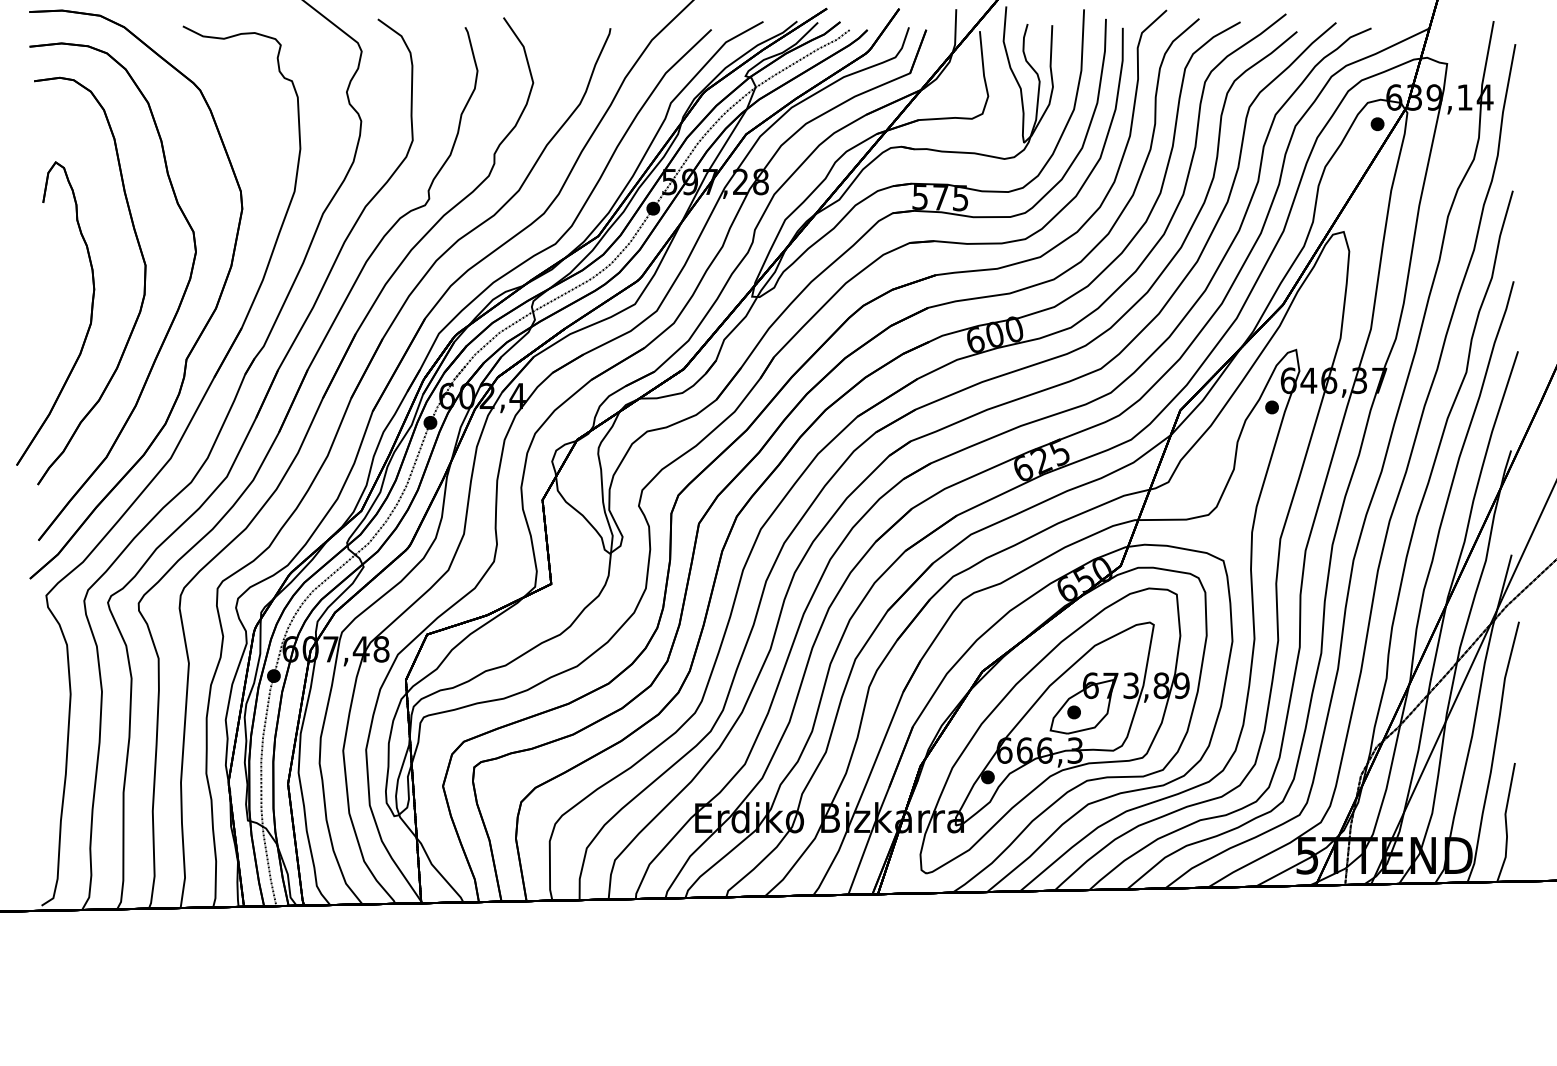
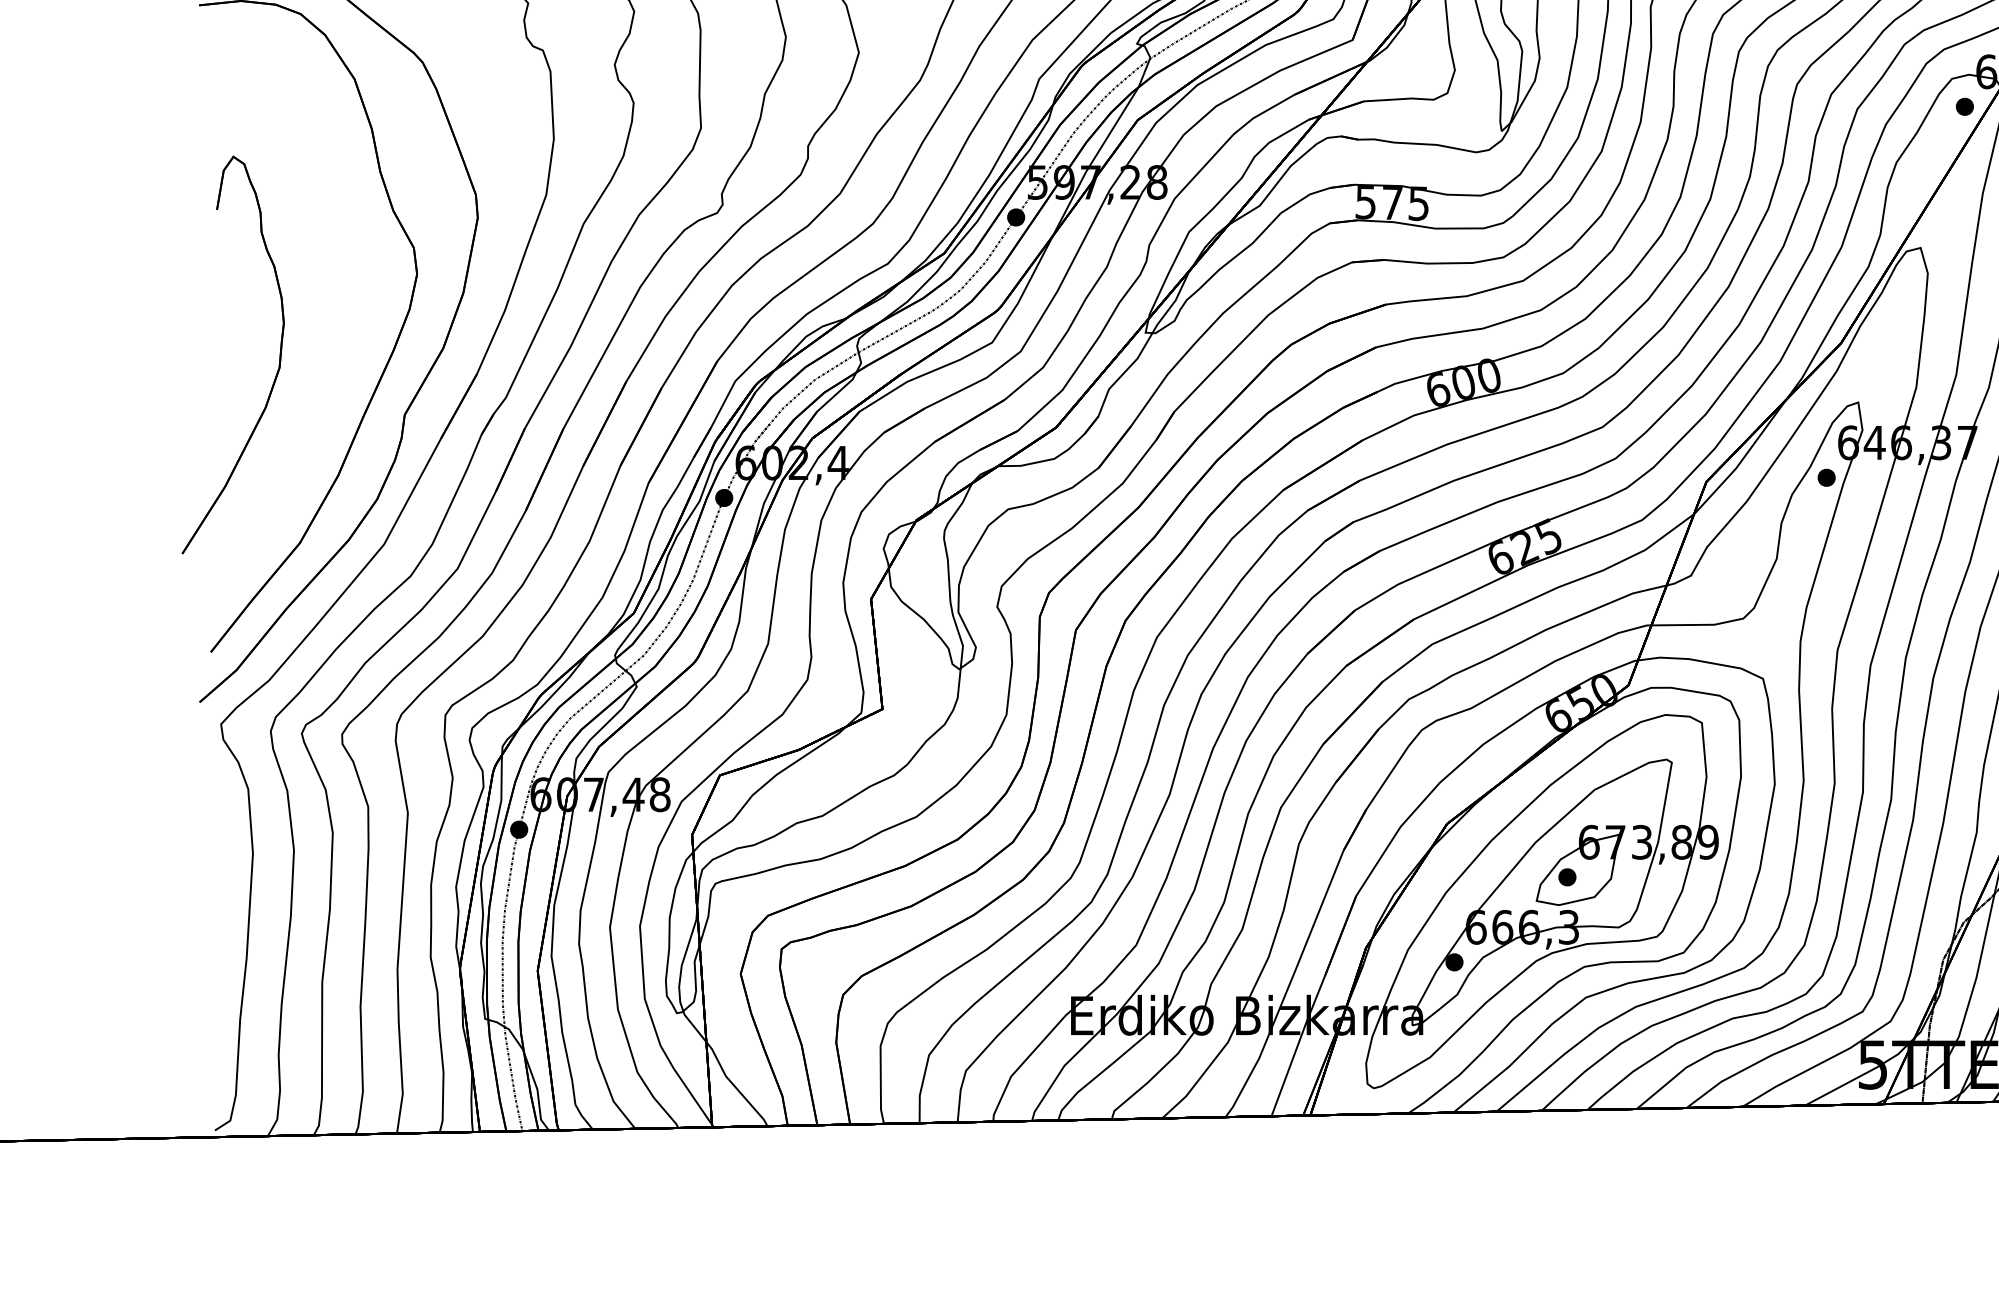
part: (143, 286) -> (348, 319), removed

